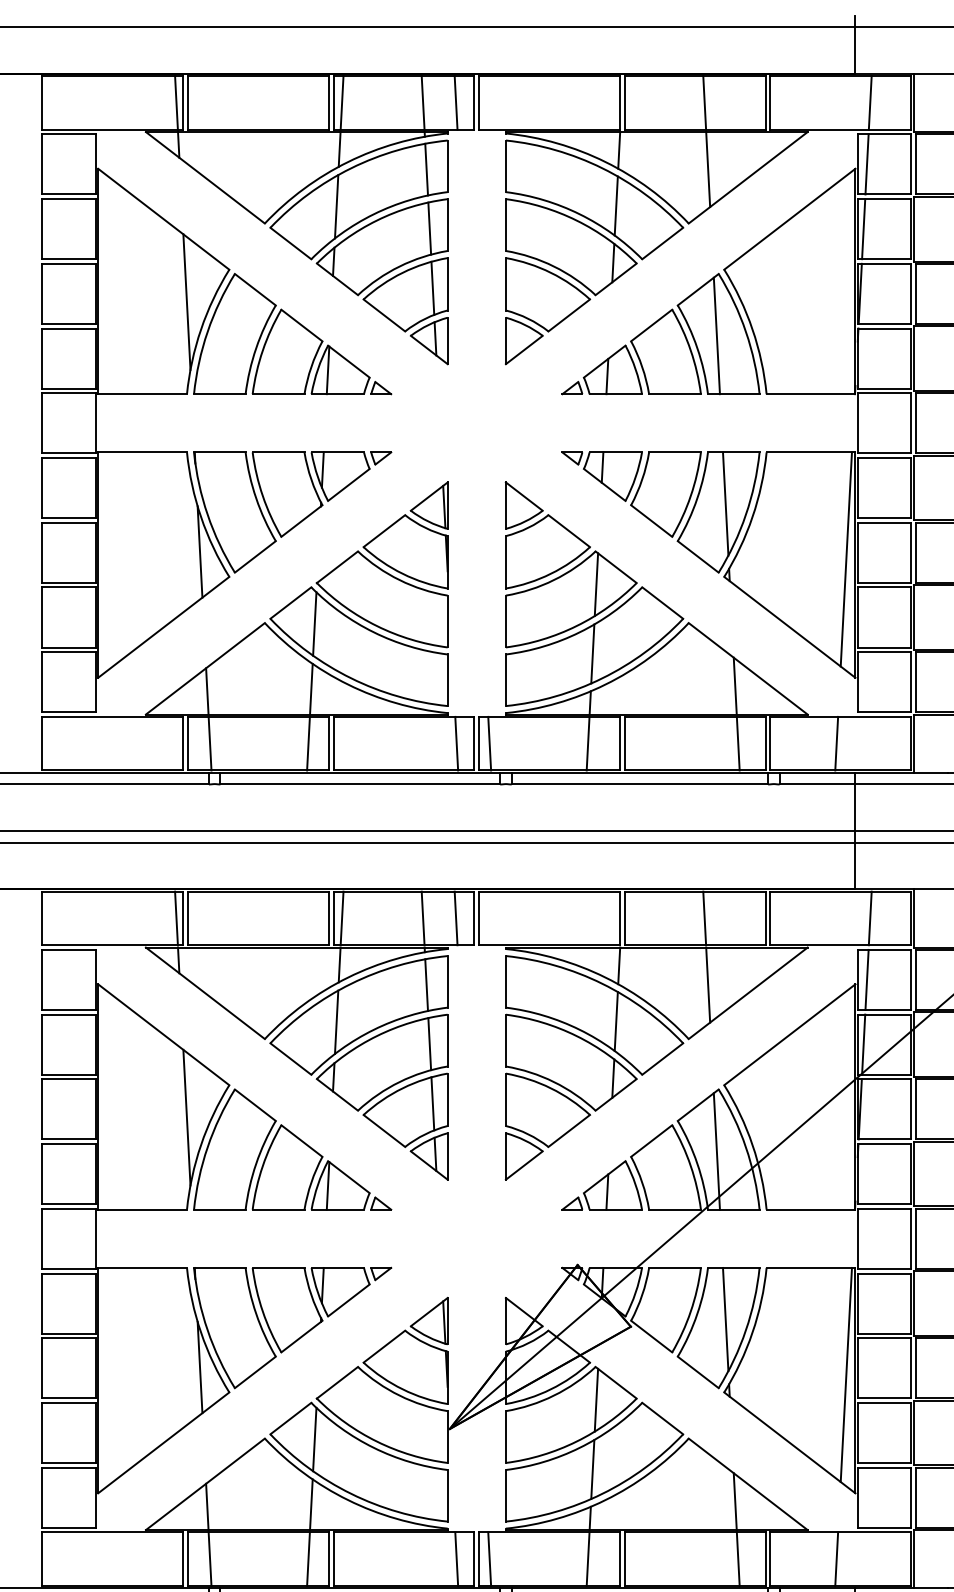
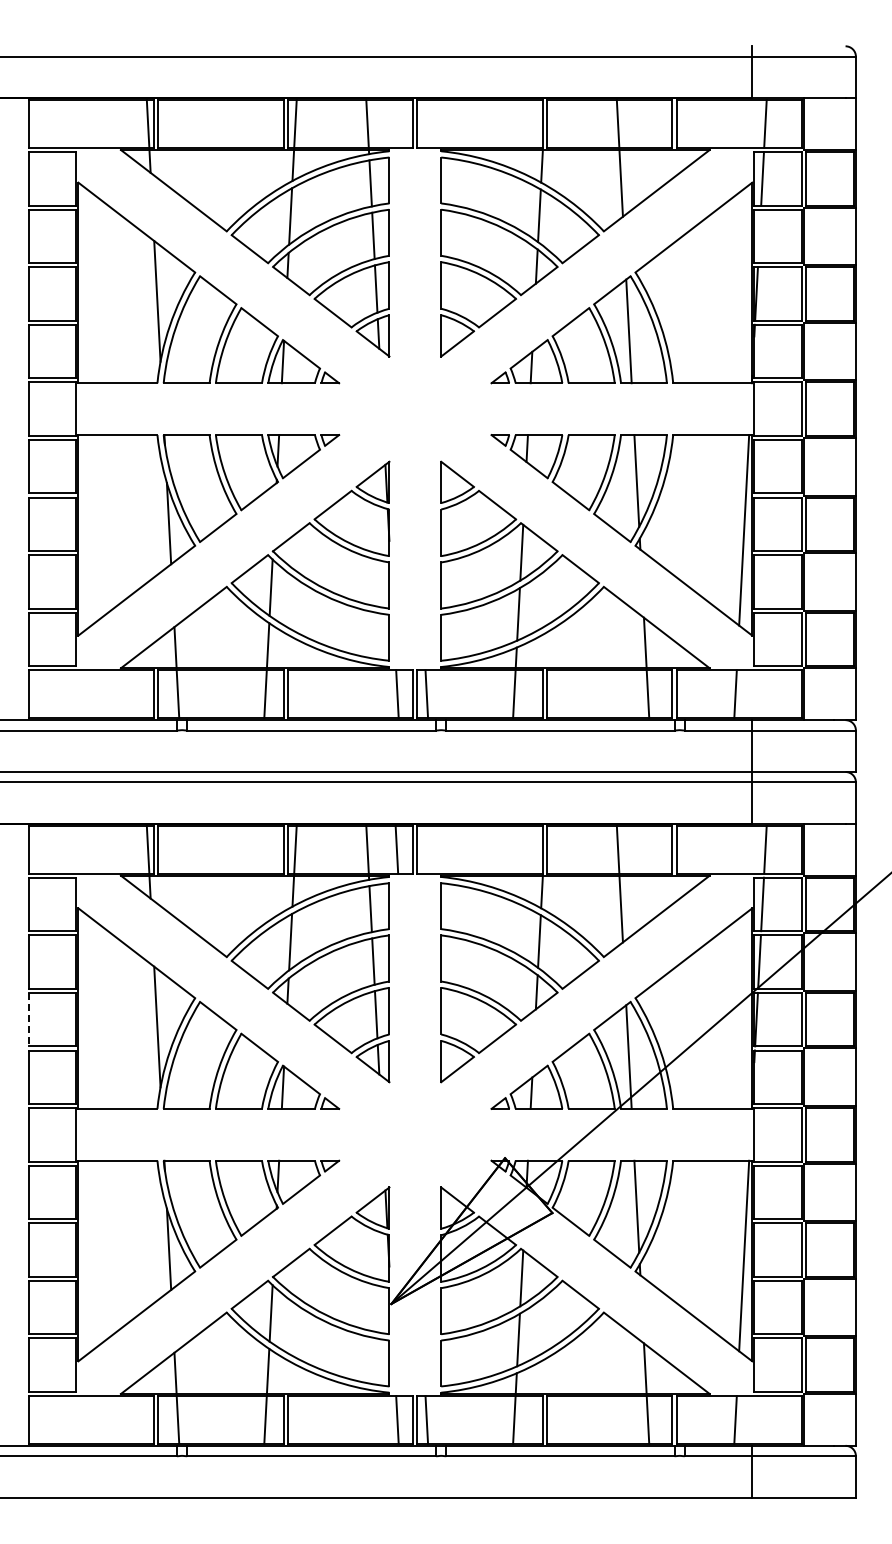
line: (455, 102) -> (396, 123), removed
line: (863, 229) -> (759, 236), removed
line: (42, 1109) -> (28, 1019), solid -> dashed

